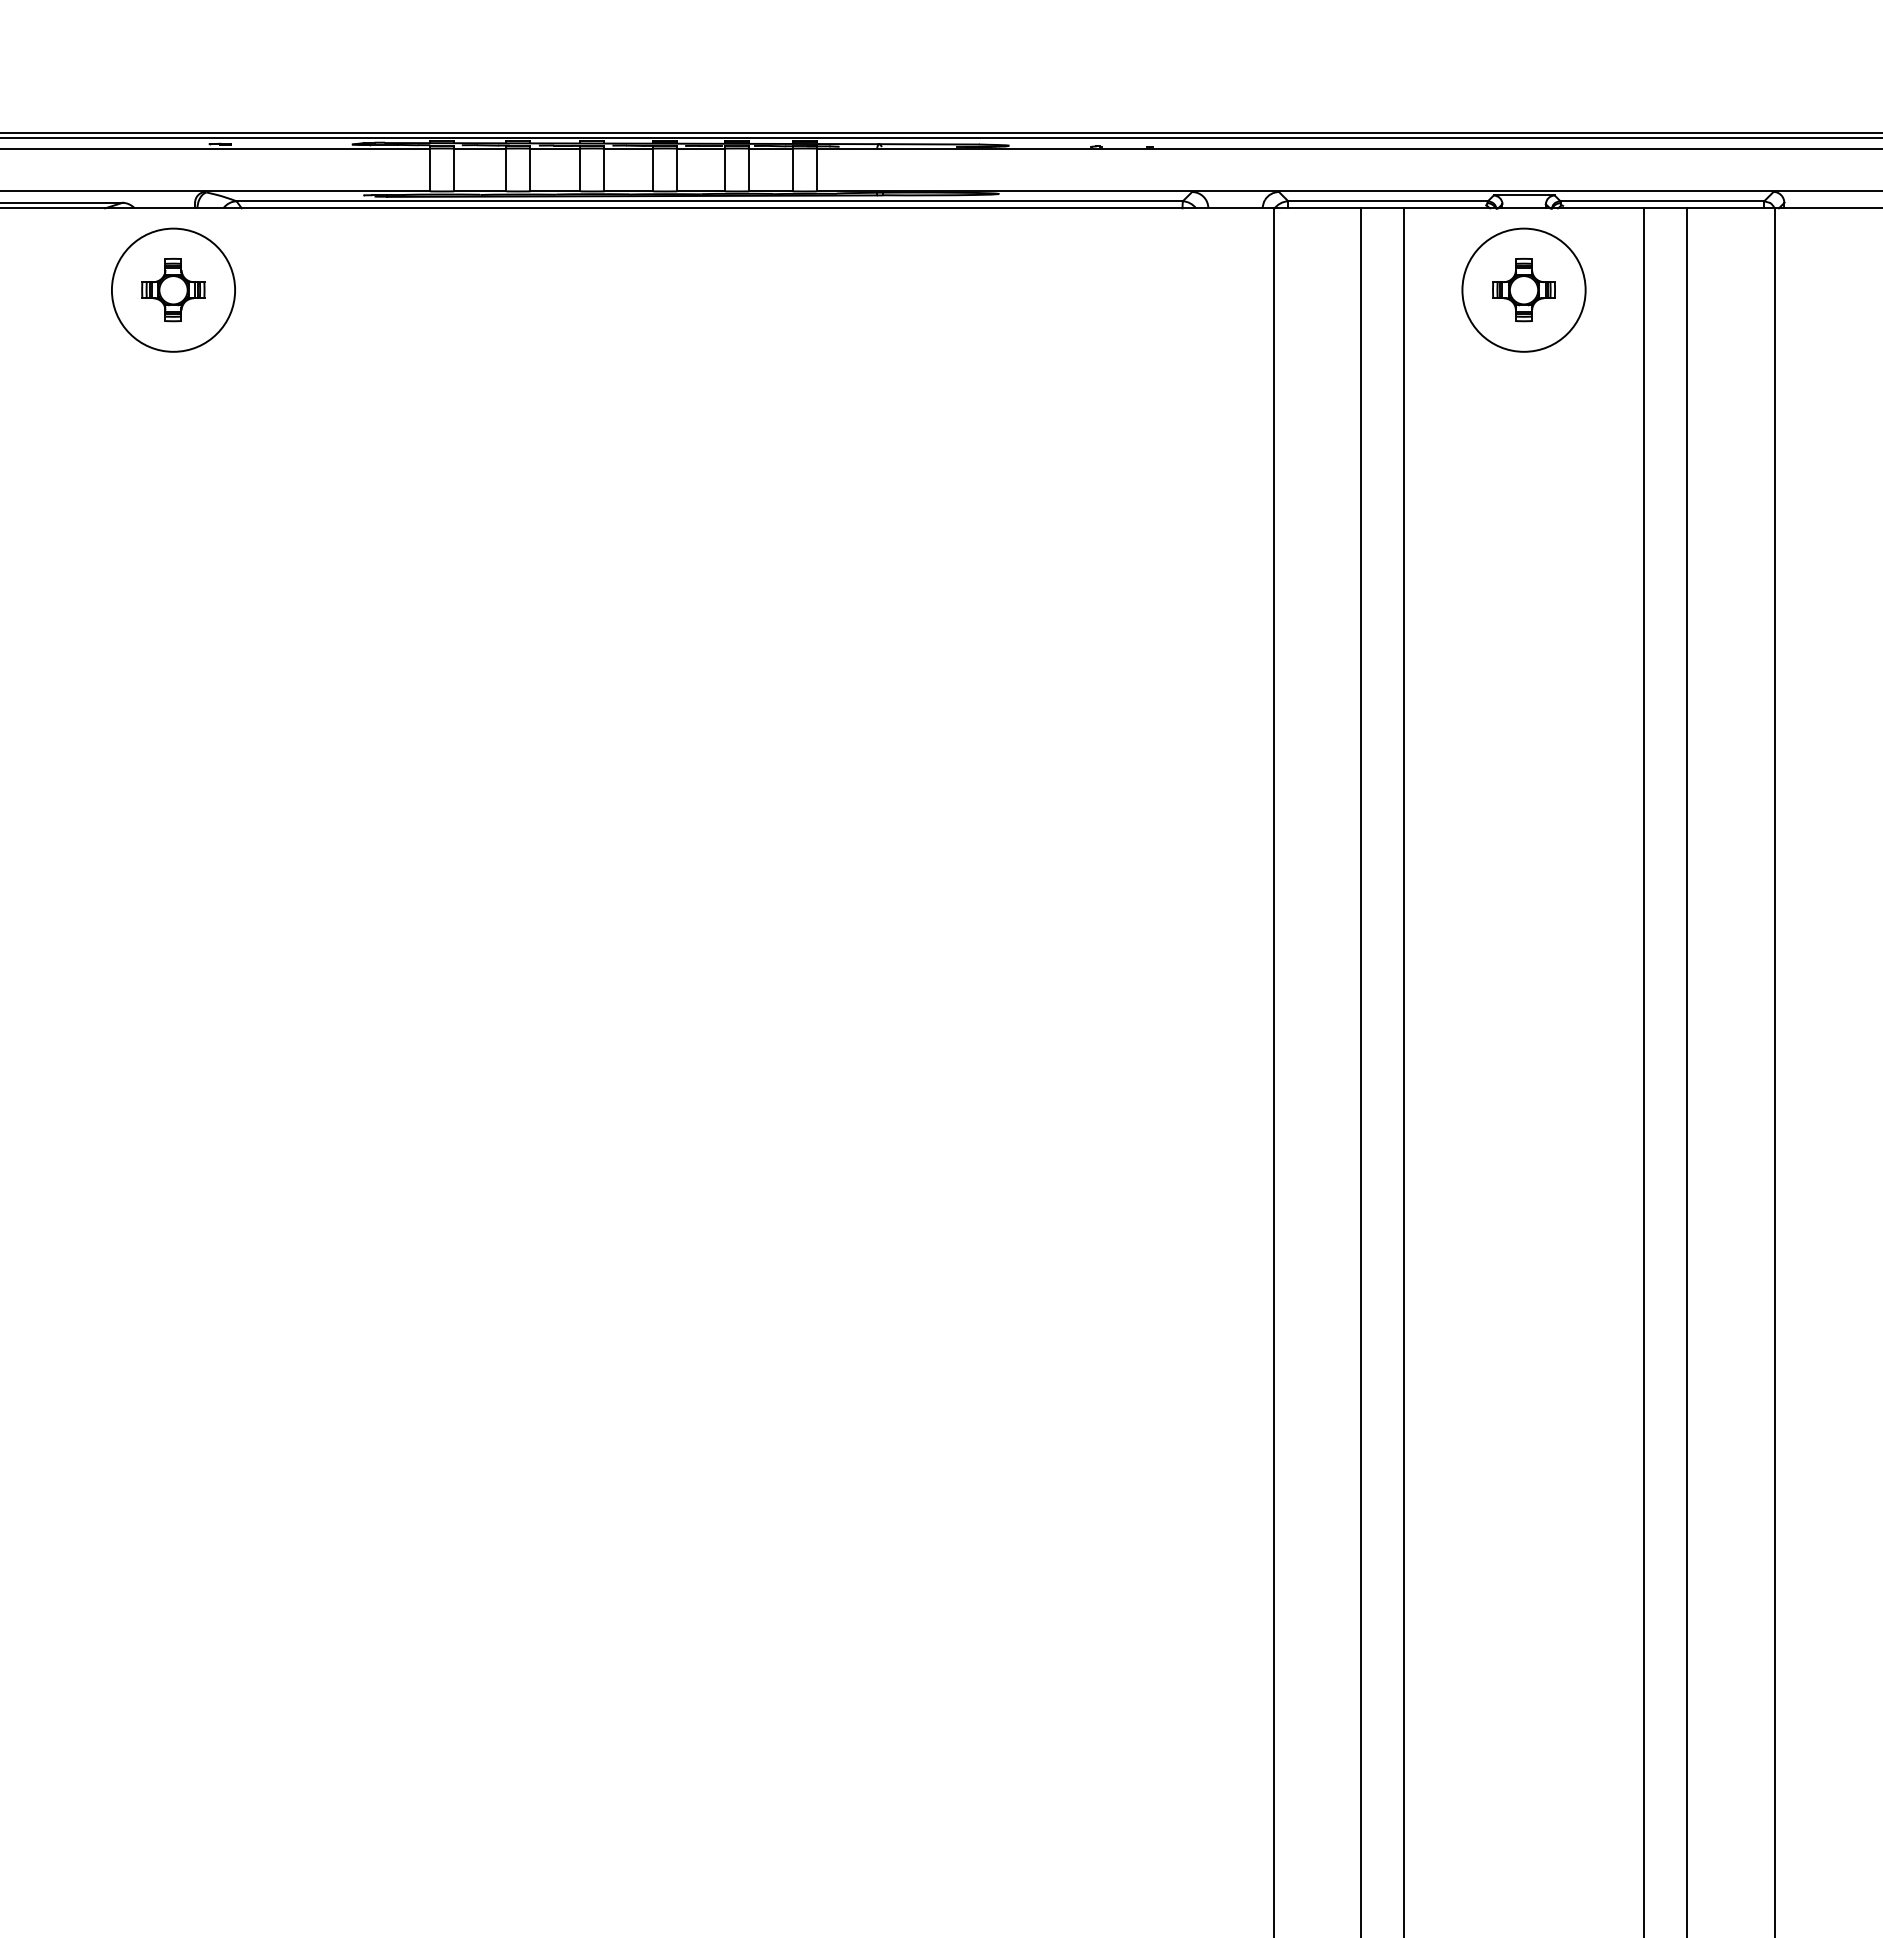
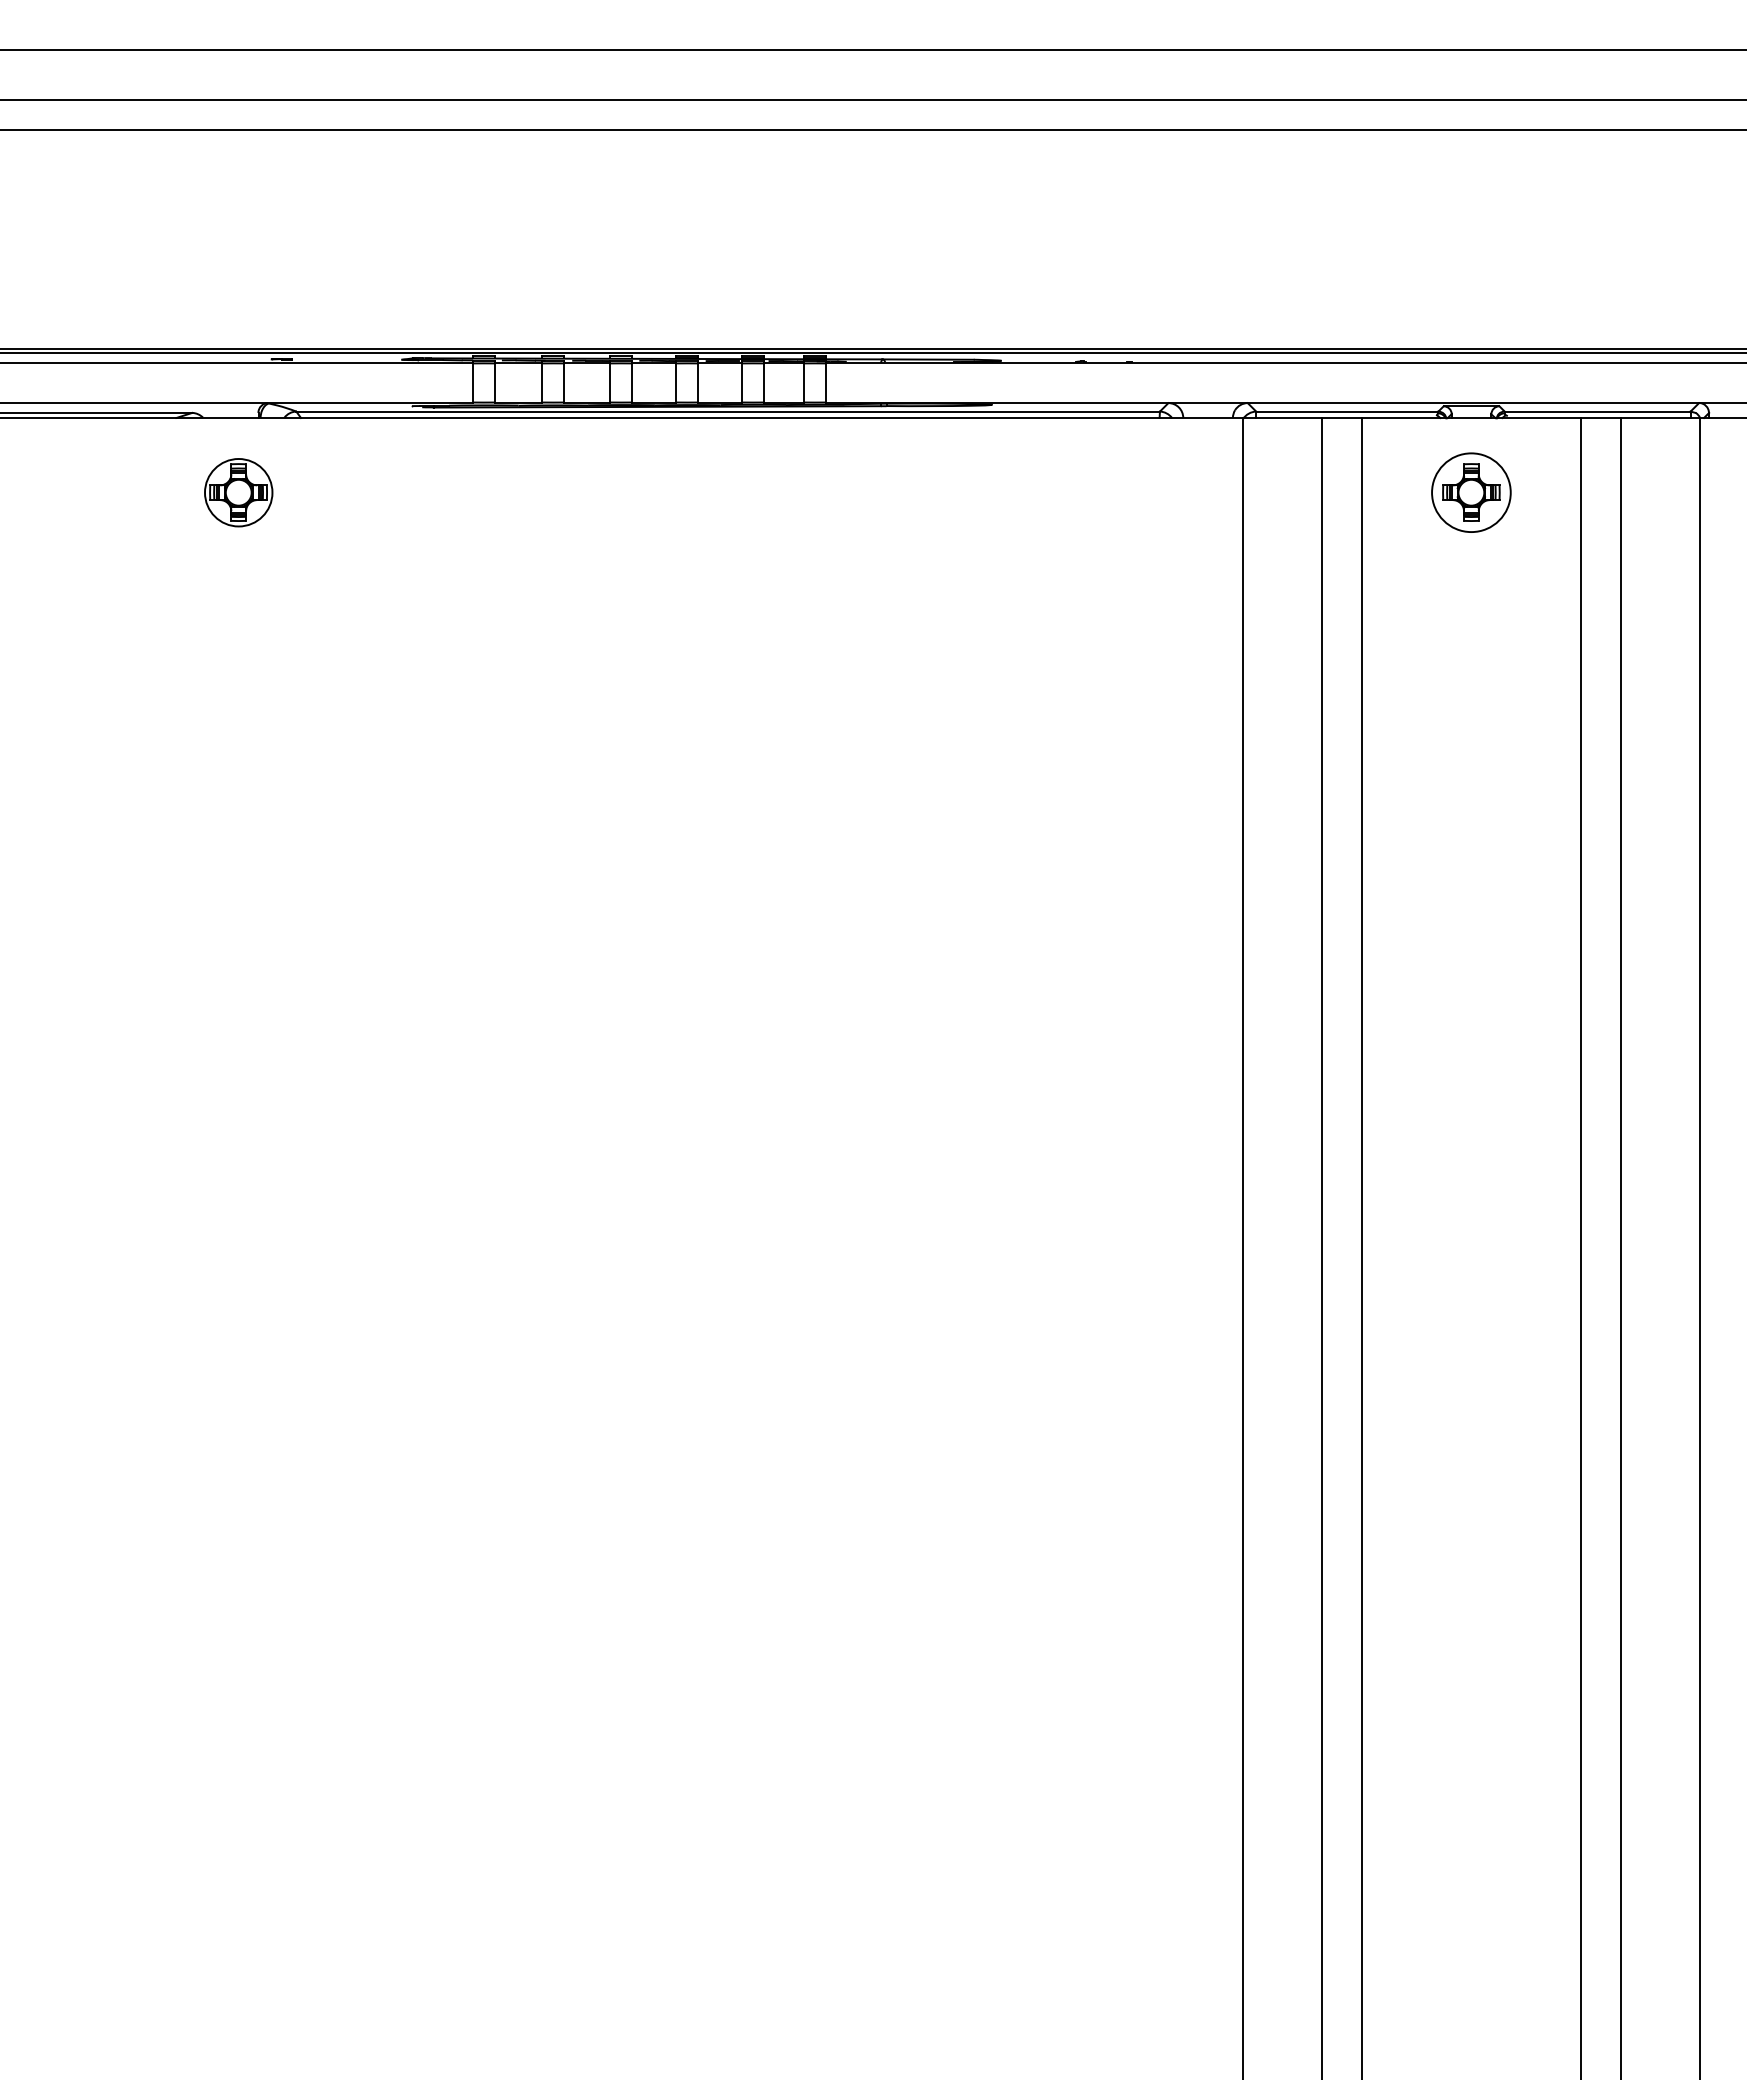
circle: (173, 289) -> (238, 492), size x0.6
circle: (1524, 289) -> (1471, 492), size x0.7

